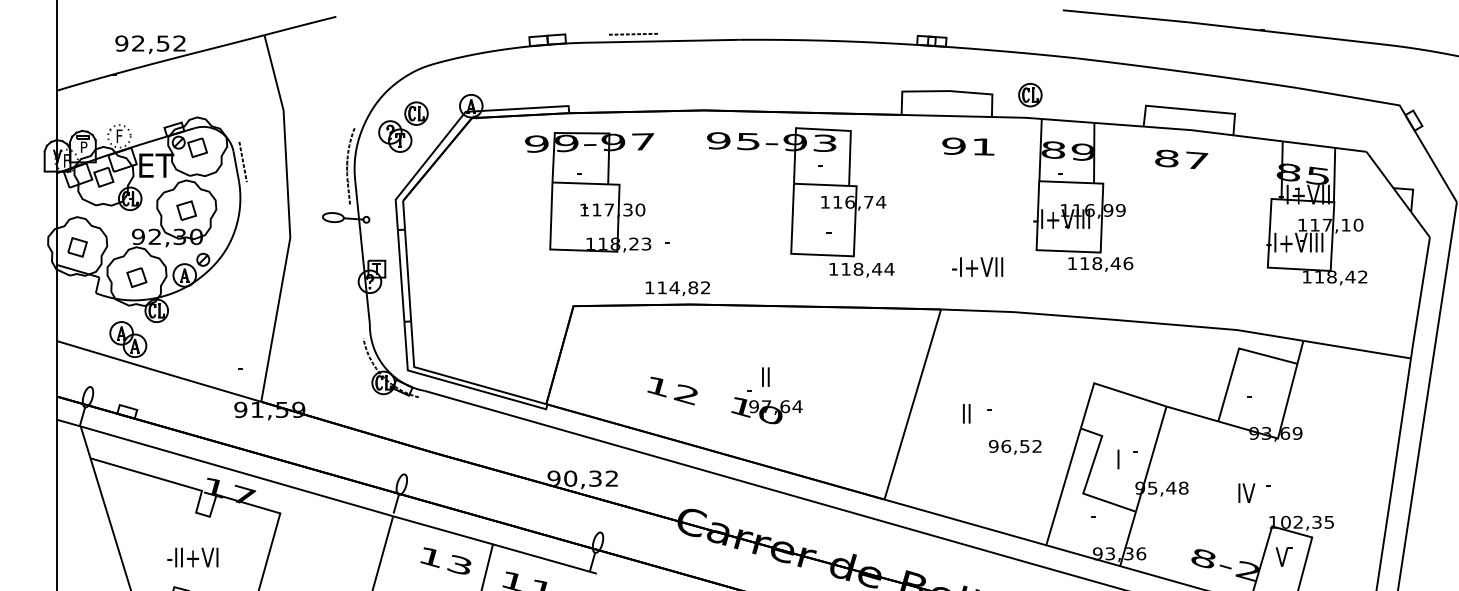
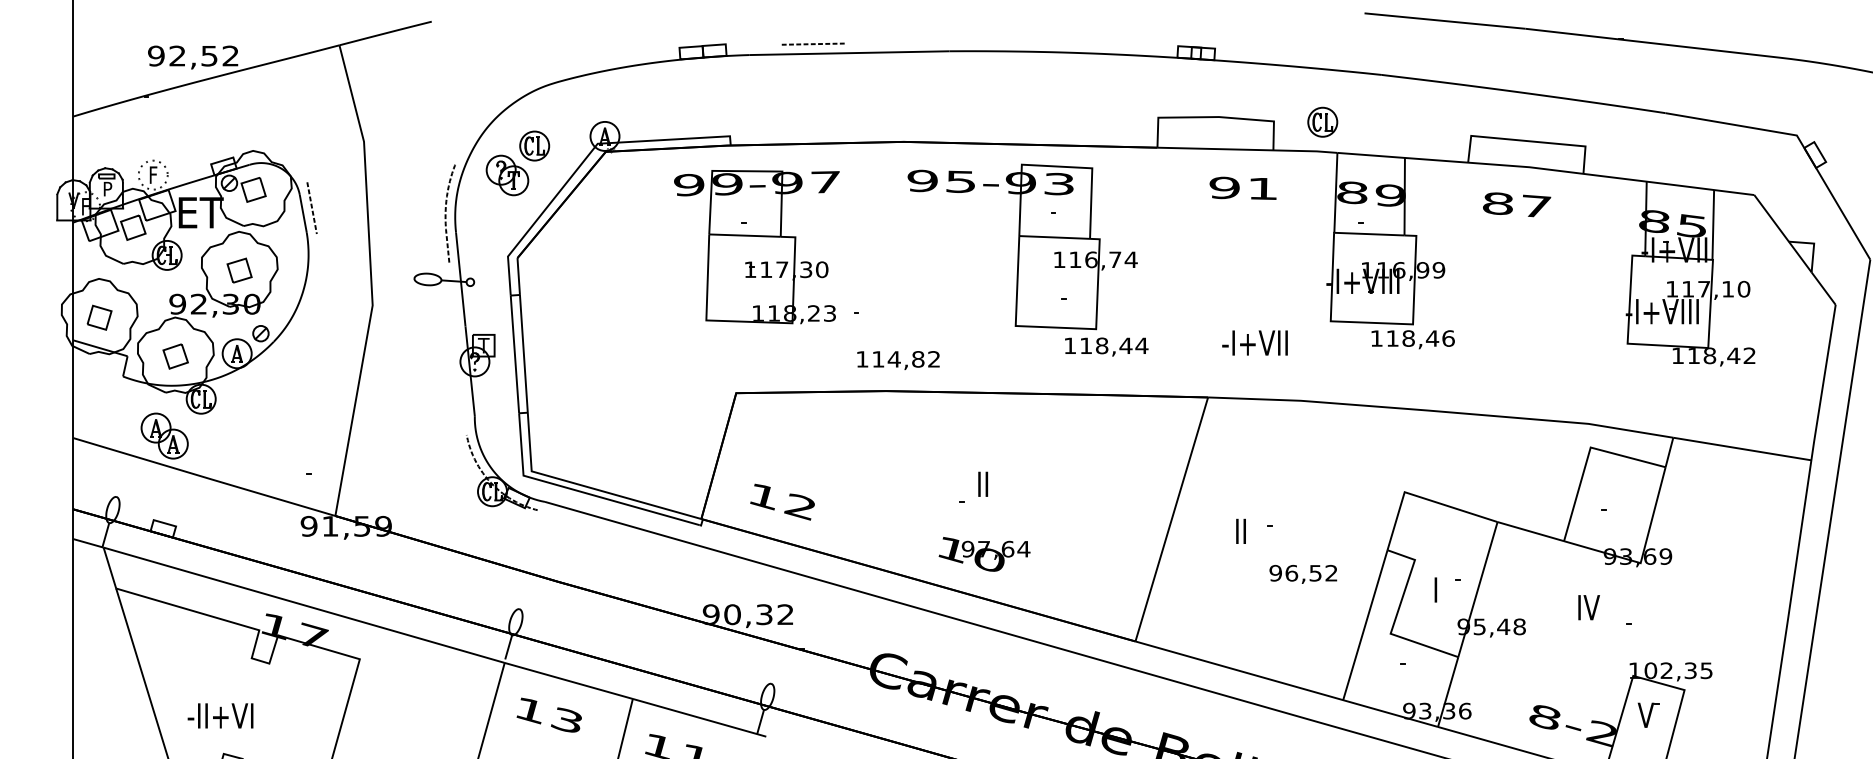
text: (677, 288) -> (897, 360), moved
text: (672, 390) -> (782, 501), moved
text: (766, 410) -> (984, 554), moved
text: (1246, 492) -> (1588, 606), moved
text: (192, 557) -> (220, 715), moved
text: (445, 560) -> (548, 714), moved

